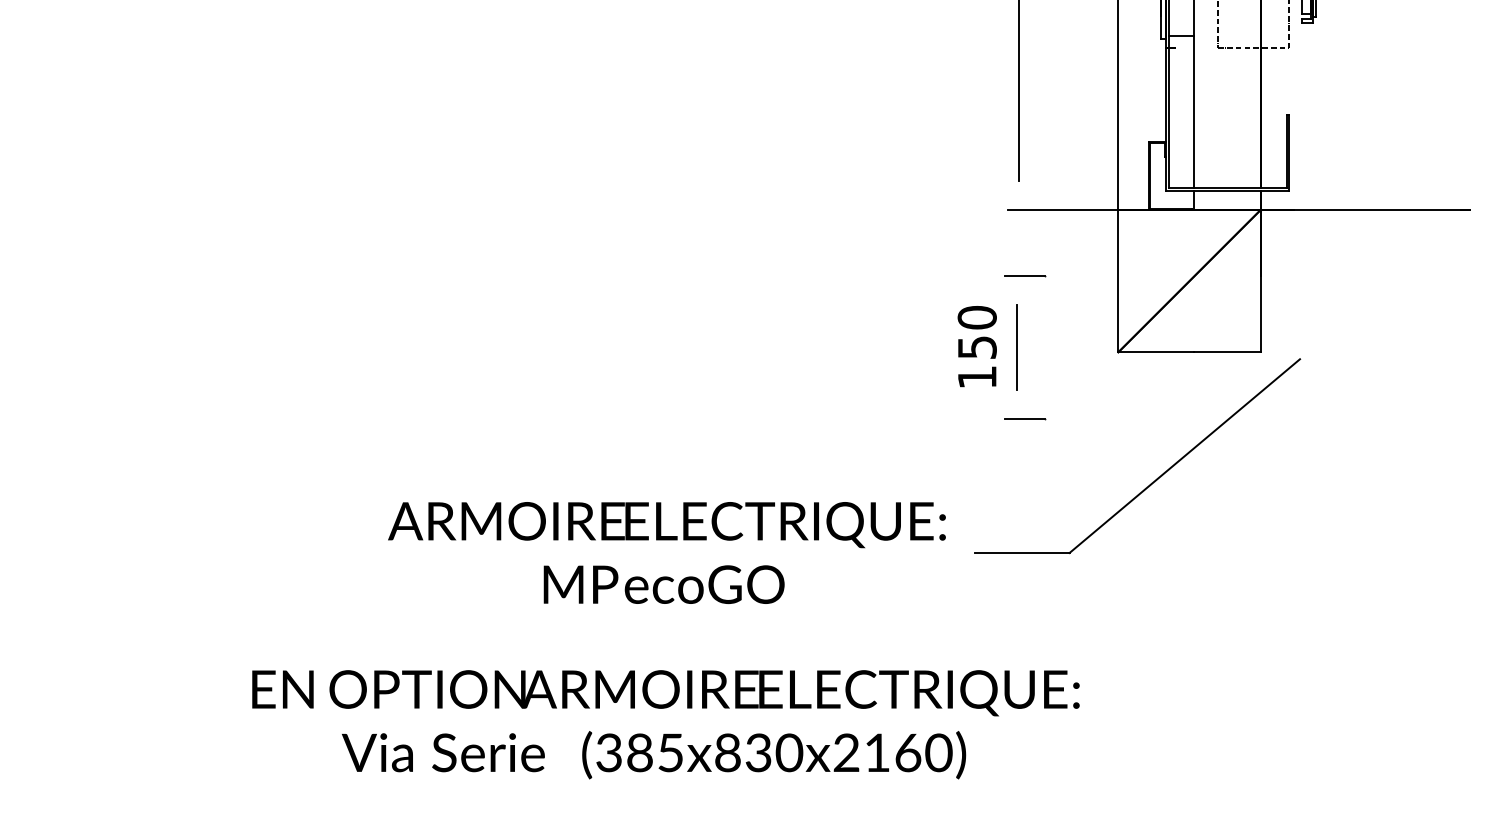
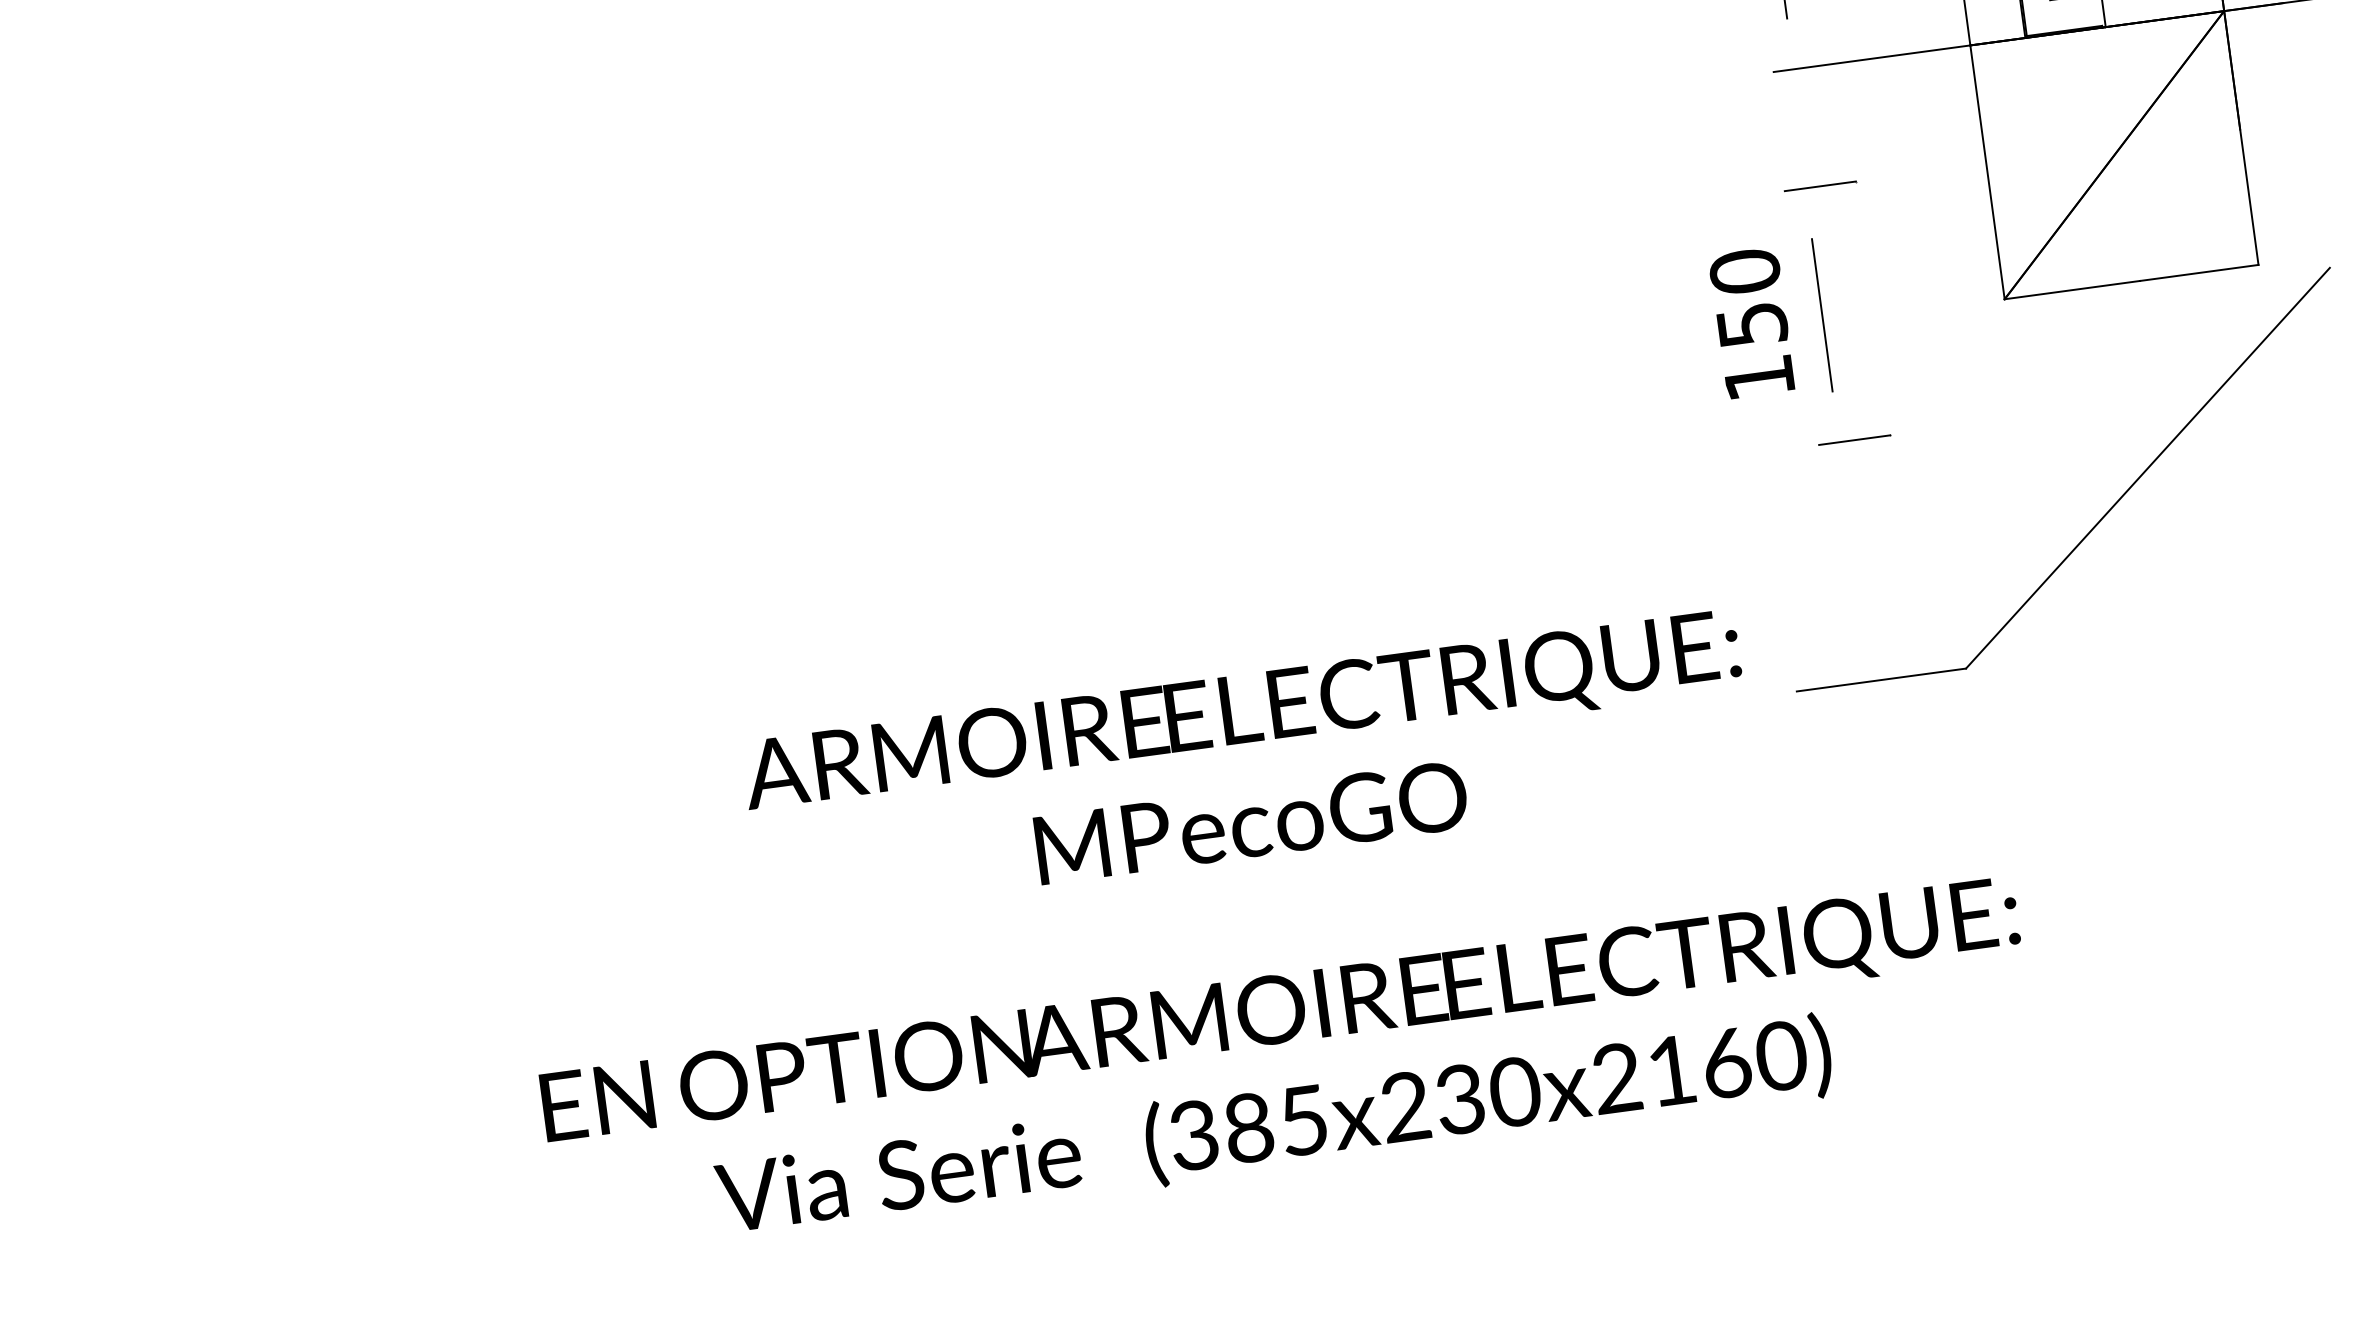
text: (727, 753) -> (1405, 1108), (385x830x2160) -> (385x230x2160)

